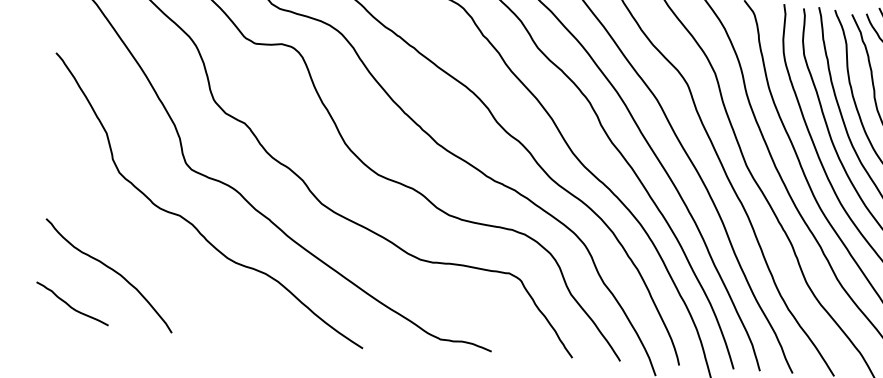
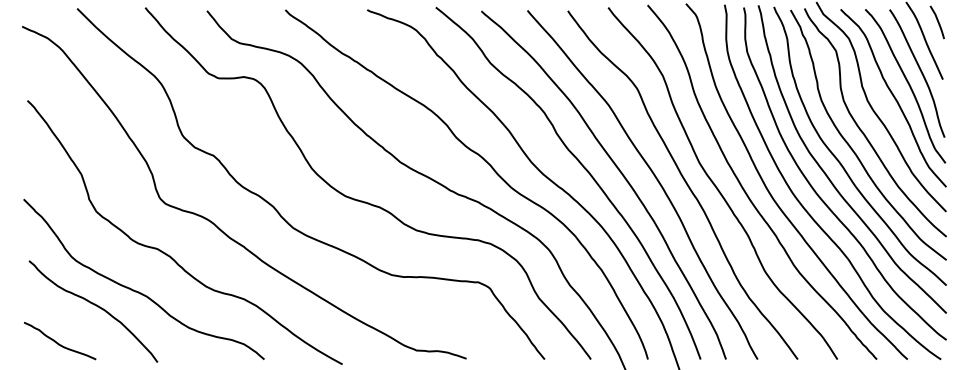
curve: (158, 258) -> (139, 291), added

